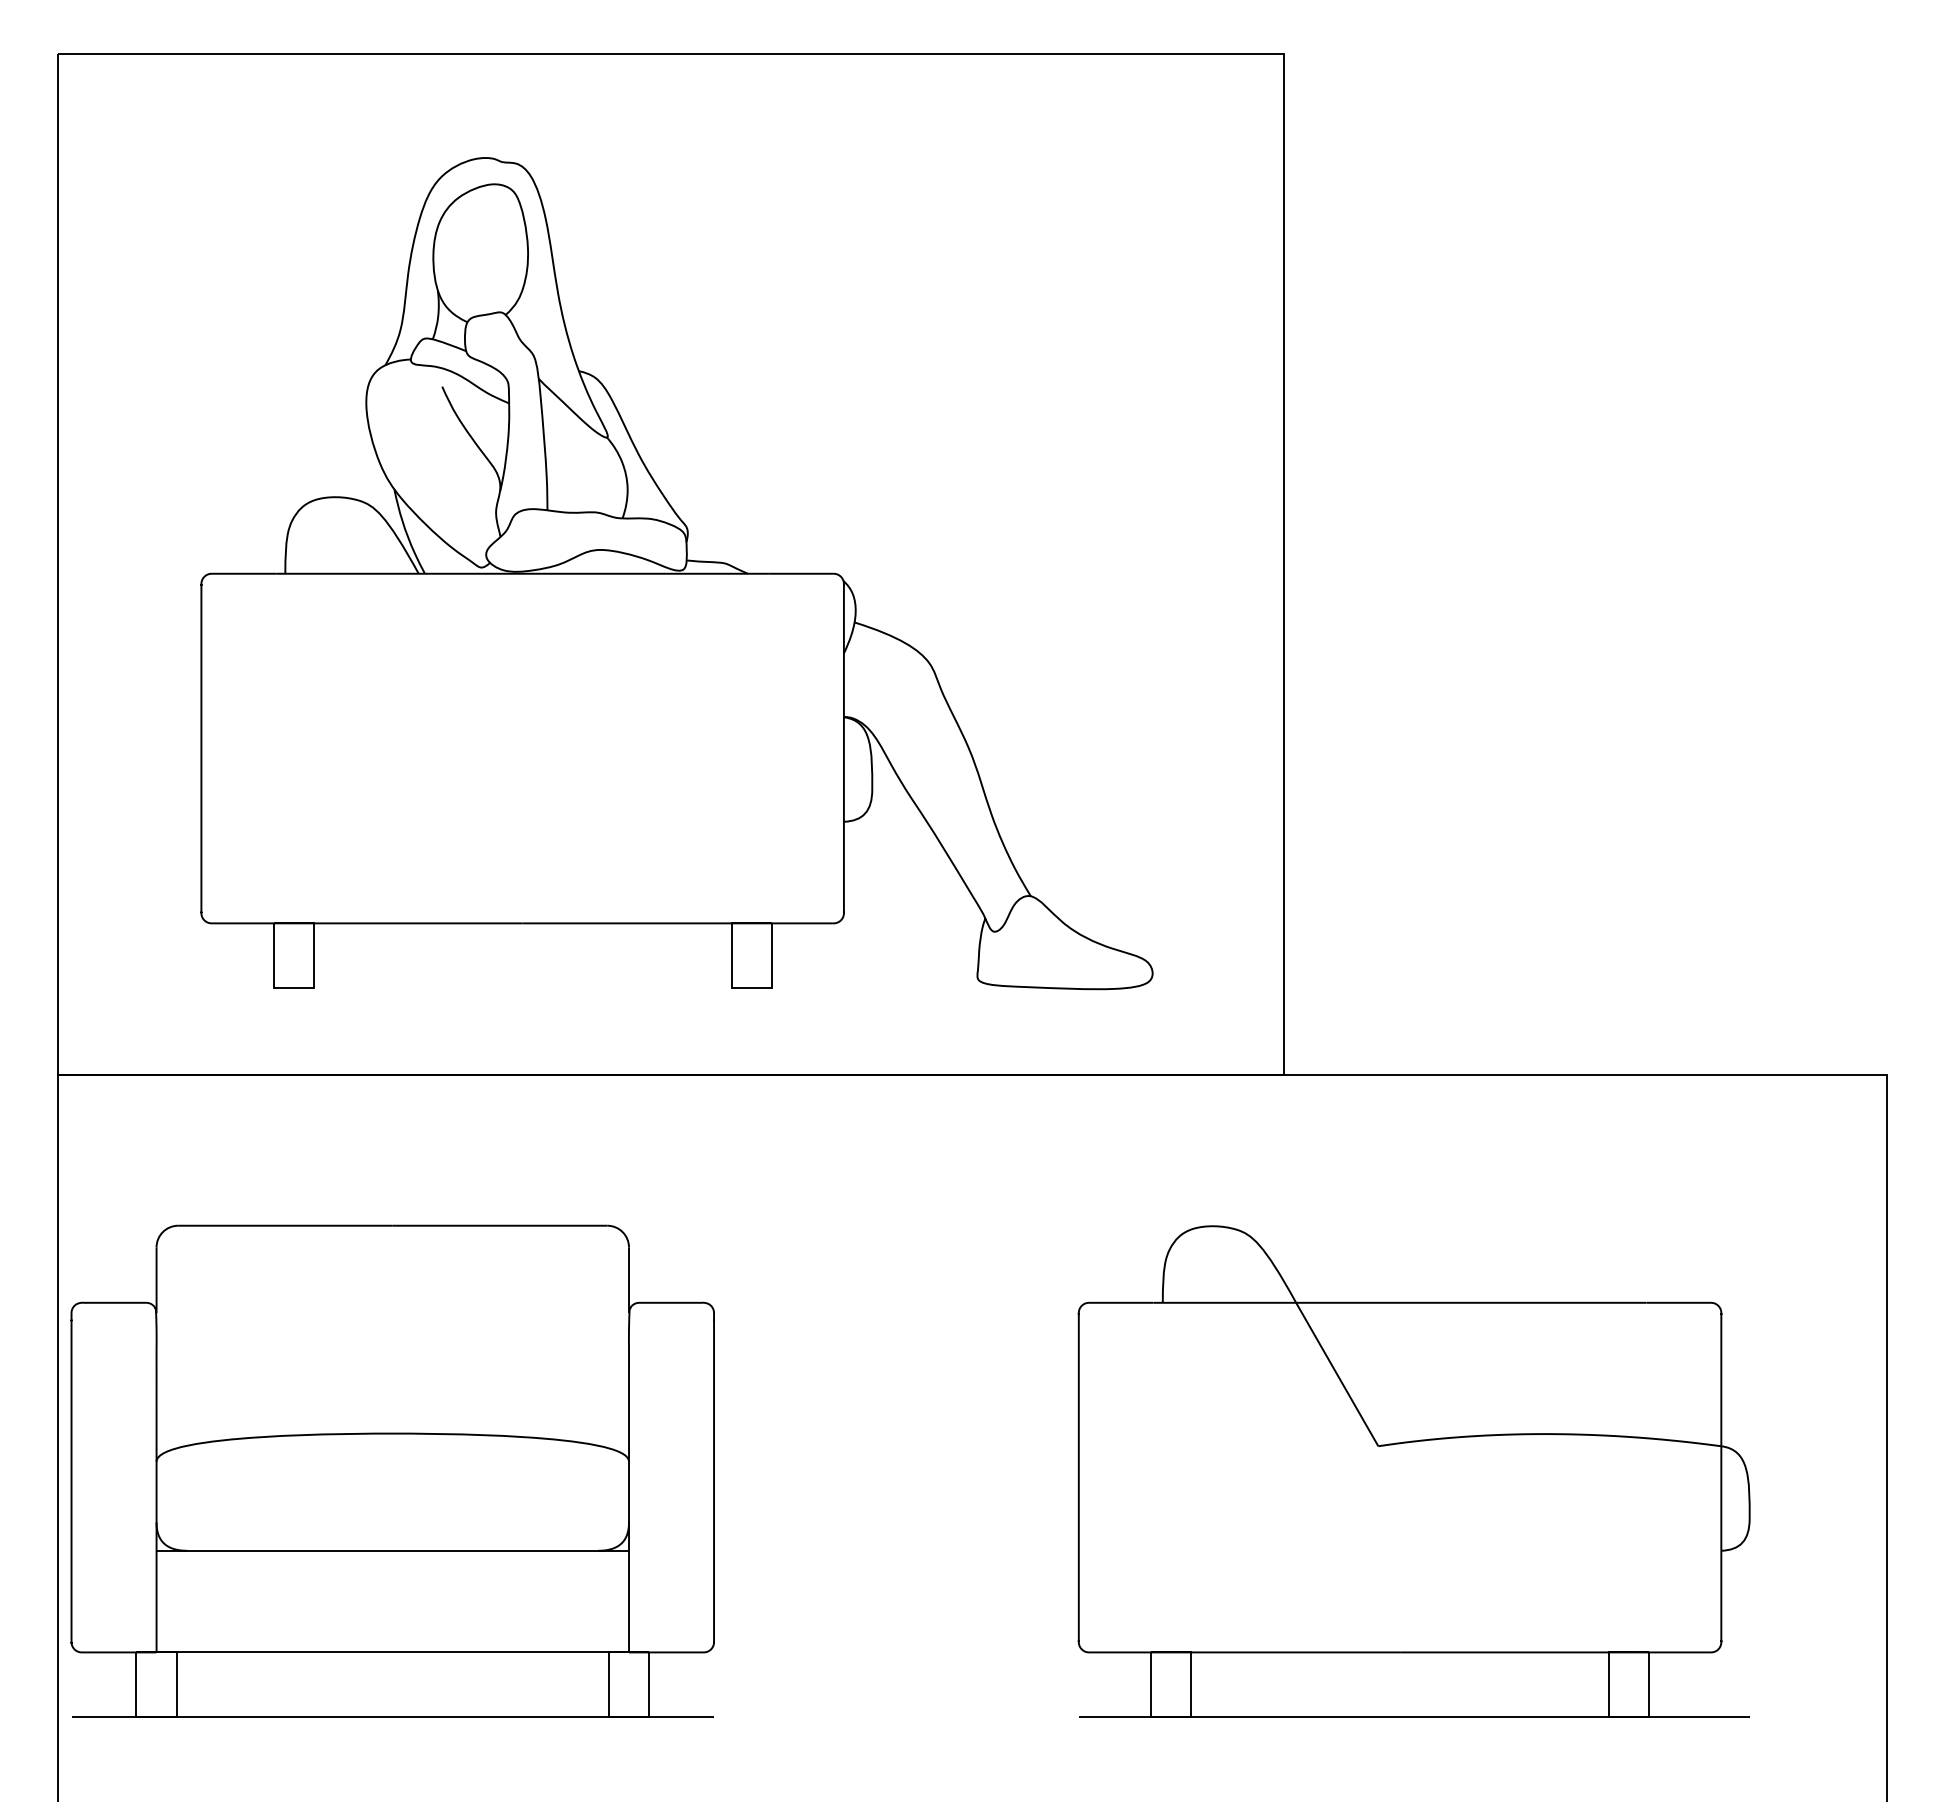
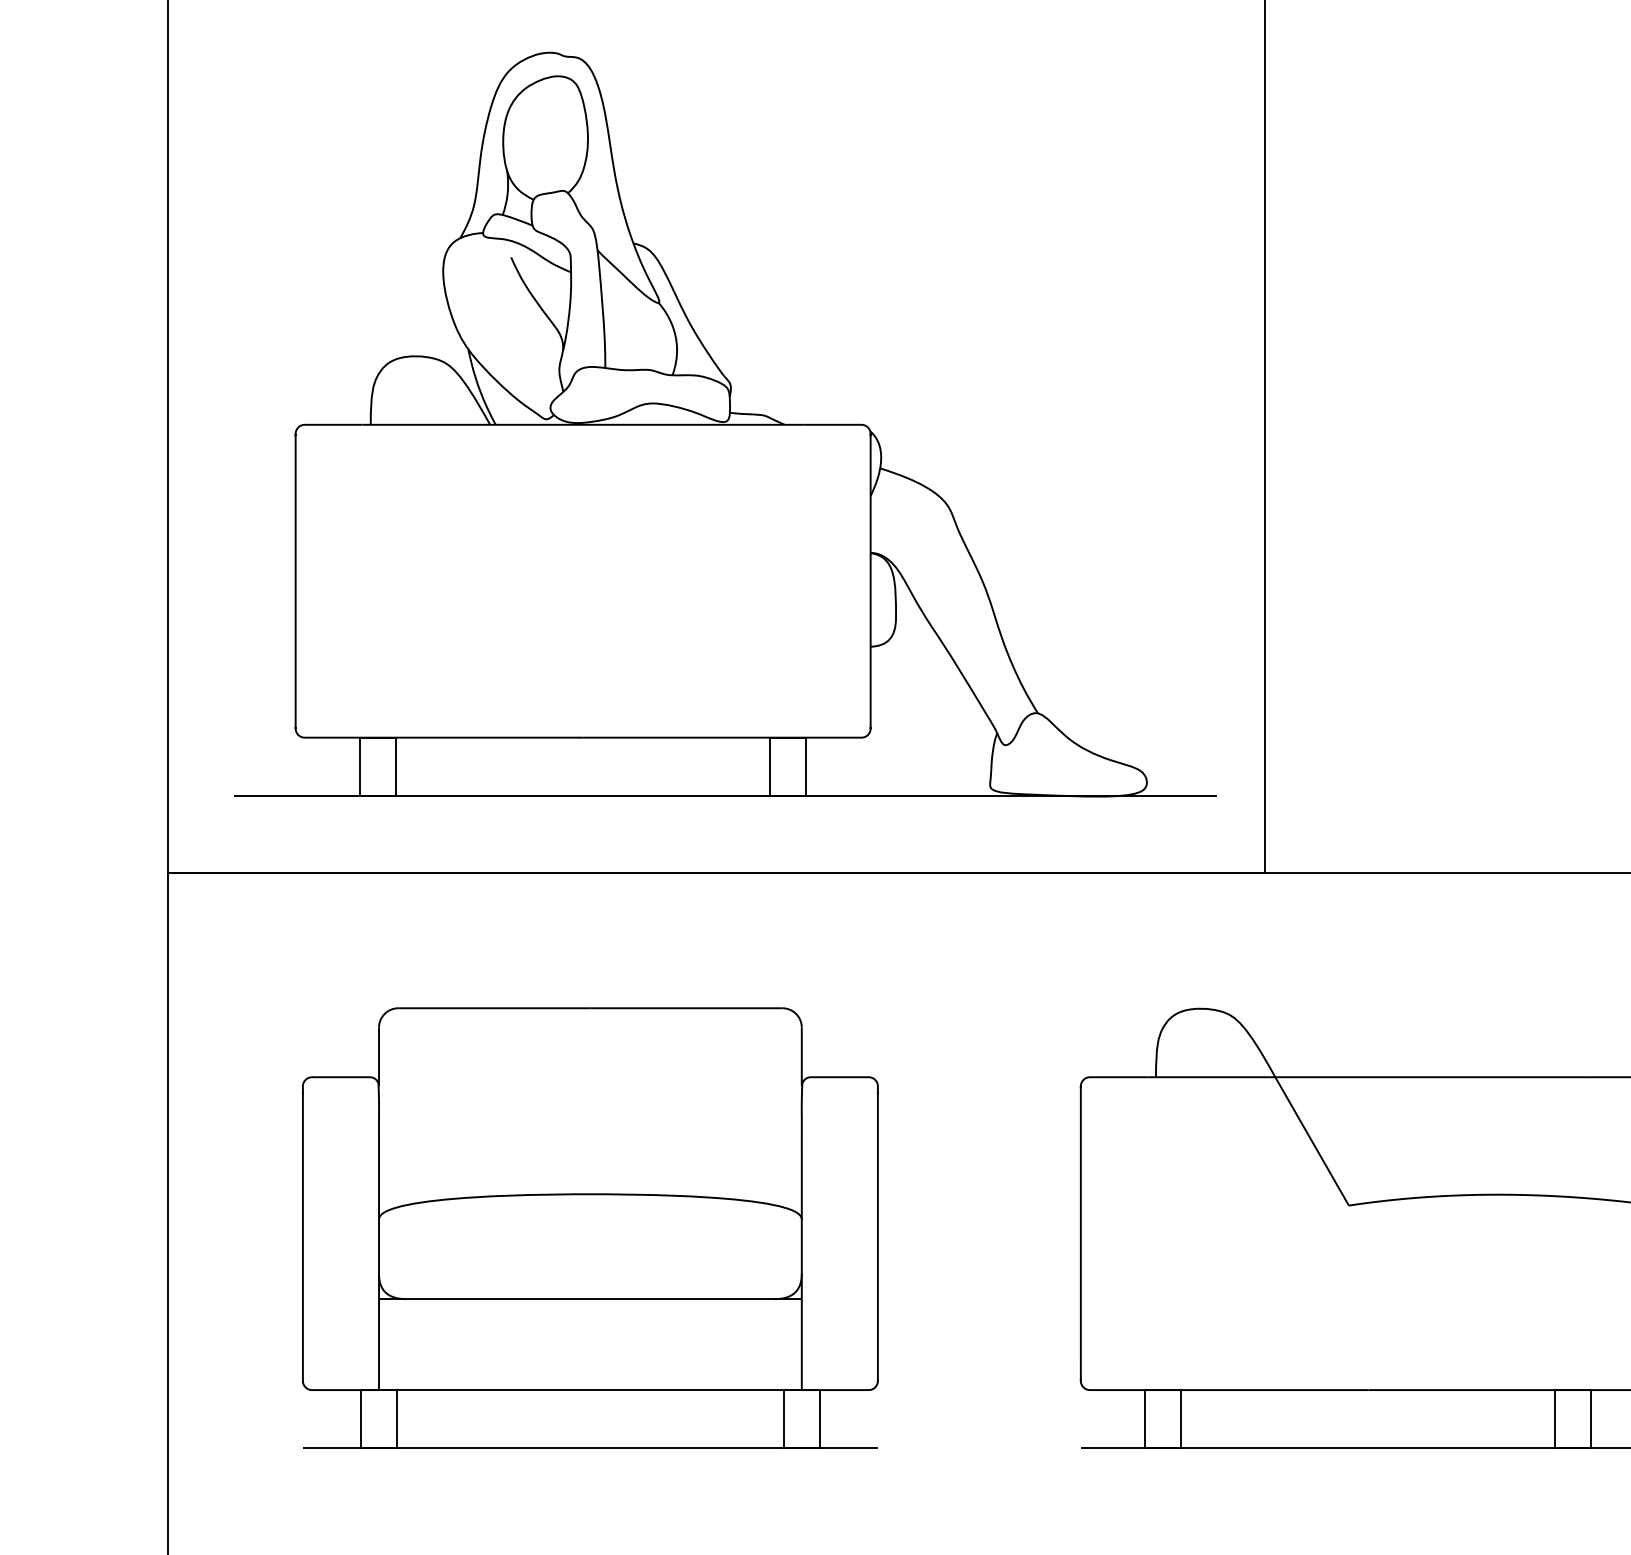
line: (681, 988) -> (725, 795), added
part: (392, 1470) -> (590, 1227), moved

